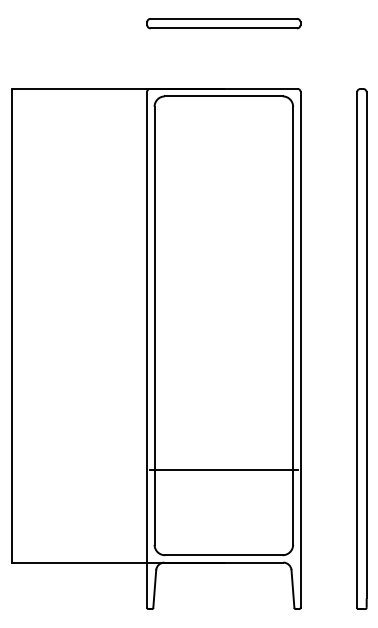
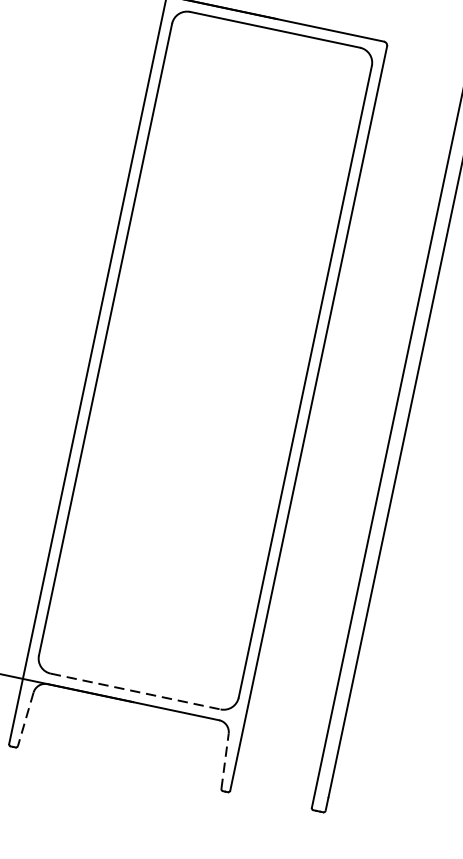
line: (223, 469) -> (161, 567), removed
line: (223, 555) -> (135, 691), solid -> dashed
line: (154, 589) -> (25, 719), solid -> dashed
line: (292, 589) -> (224, 761), solid -> dashed

